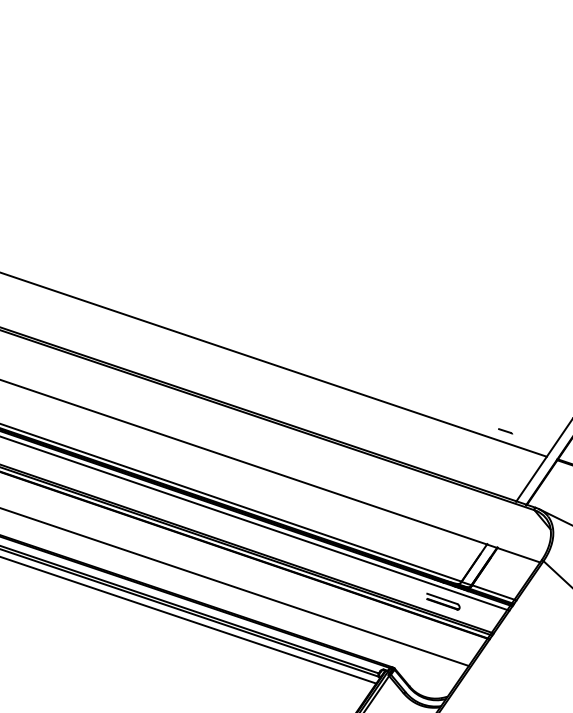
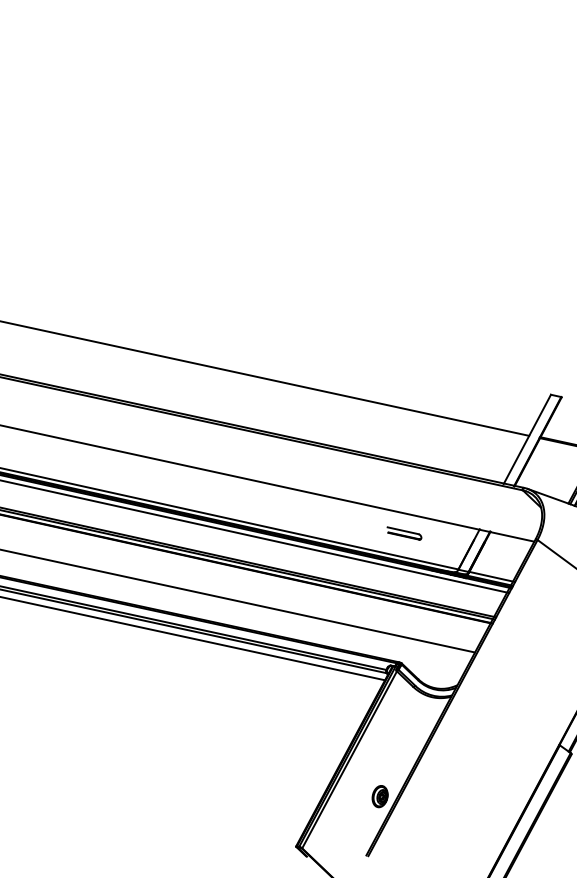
line: (505, 430) -> (485, 414), removed
part: (443, 601) -> (404, 533), moved

